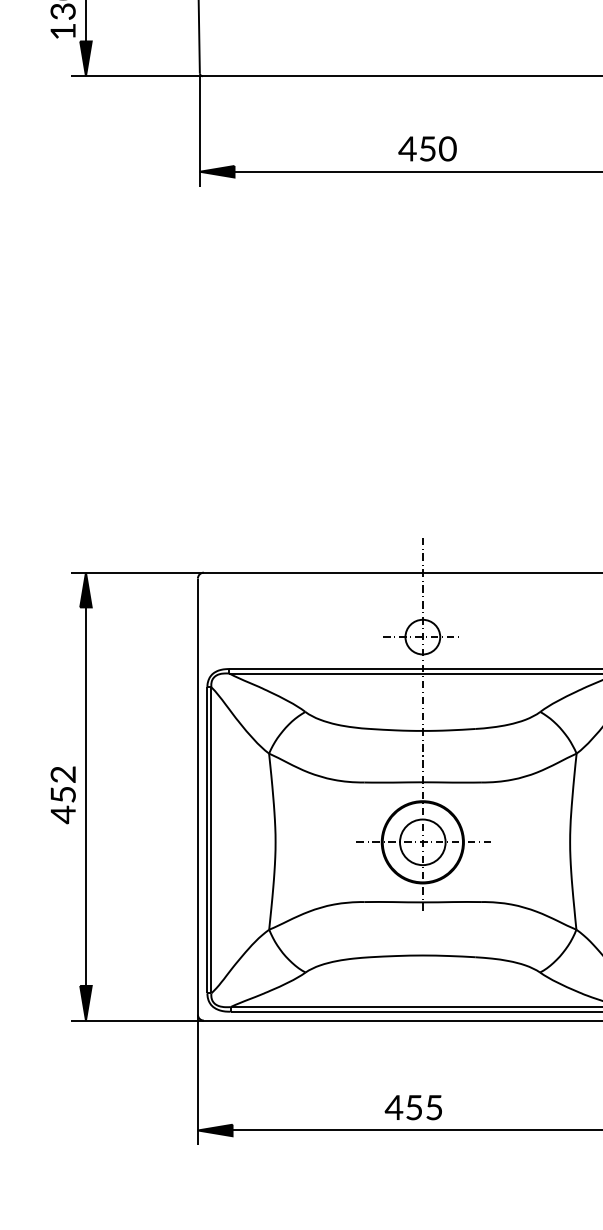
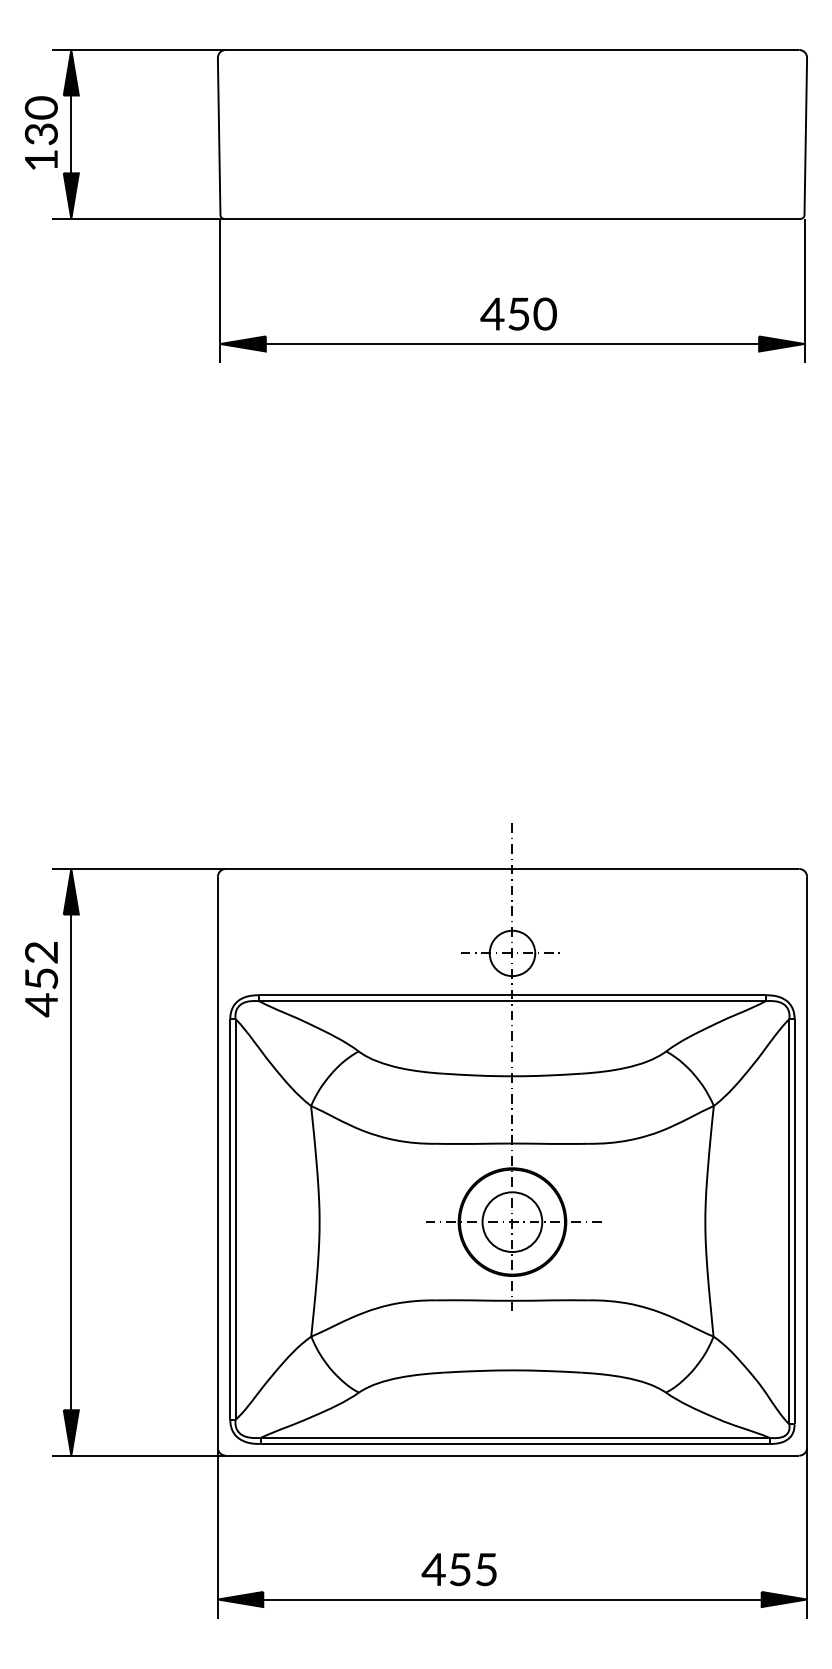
text: (63, 795) -> (41, 979), moved
text: (412, 1107) -> (458, 1569), moved

